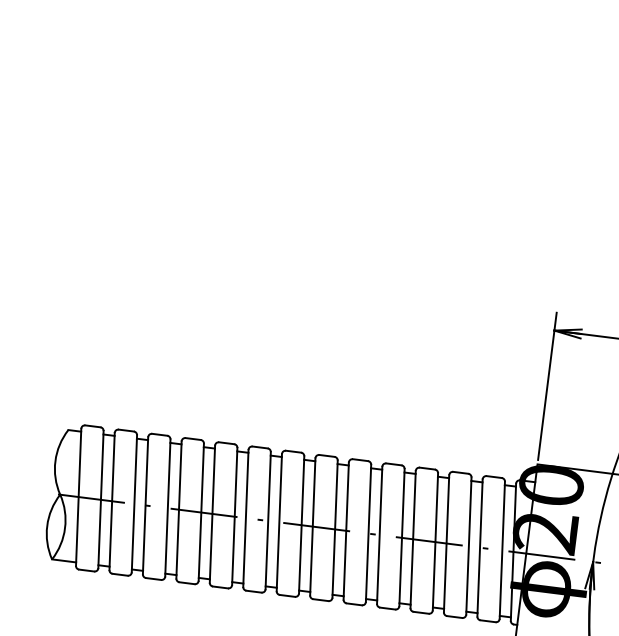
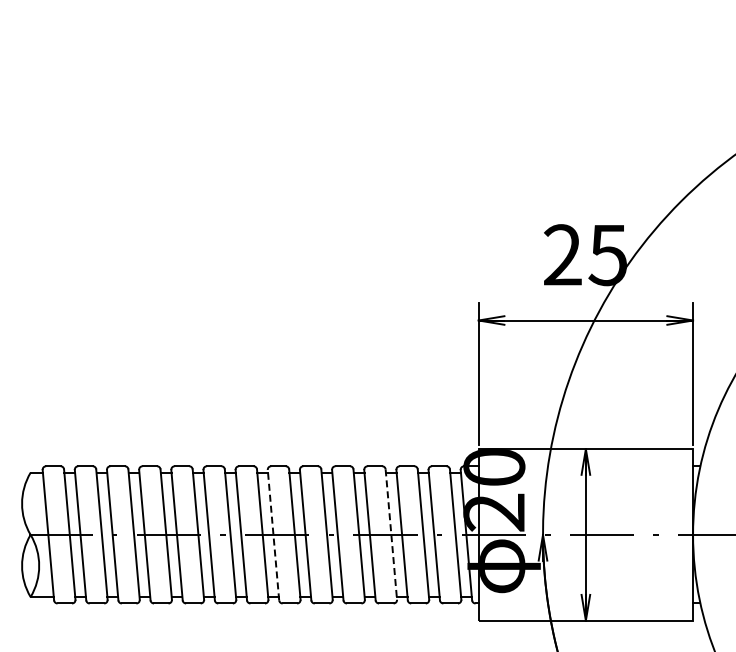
line: (312, 526) -> (273, 534), solid -> dashed
line: (435, 542) -> (391, 535), solid -> dashed

